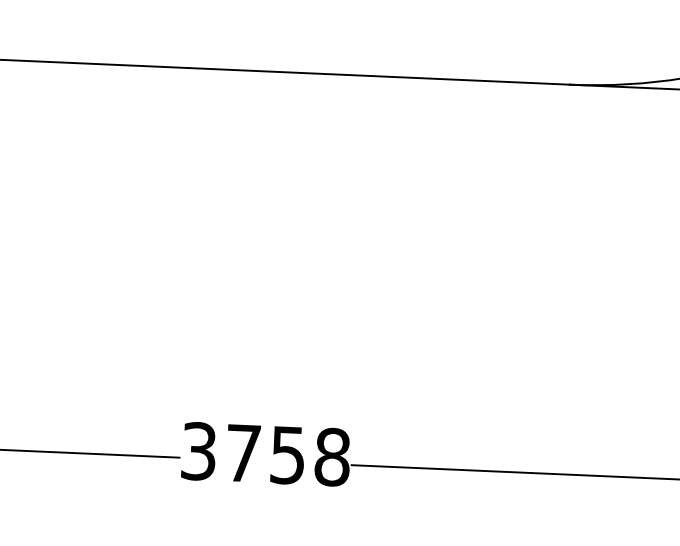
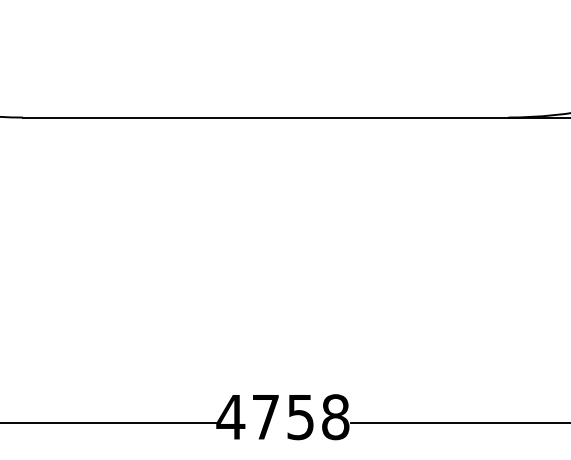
text: (198, 451) -> (230, 417), 3758 -> 4758

